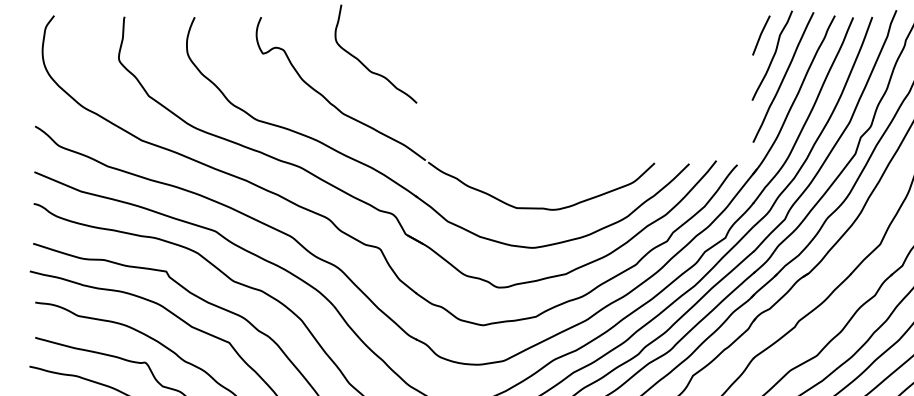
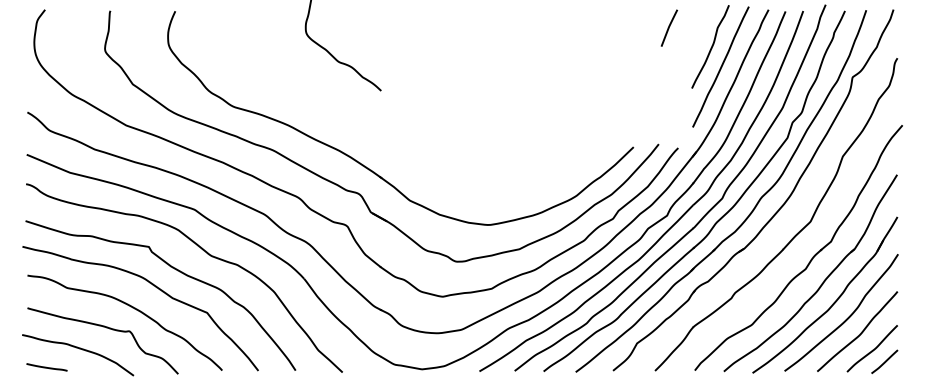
line: (760, 34) -> (668, 27), moved
part: (425, 158) -> (389, 142), removed

